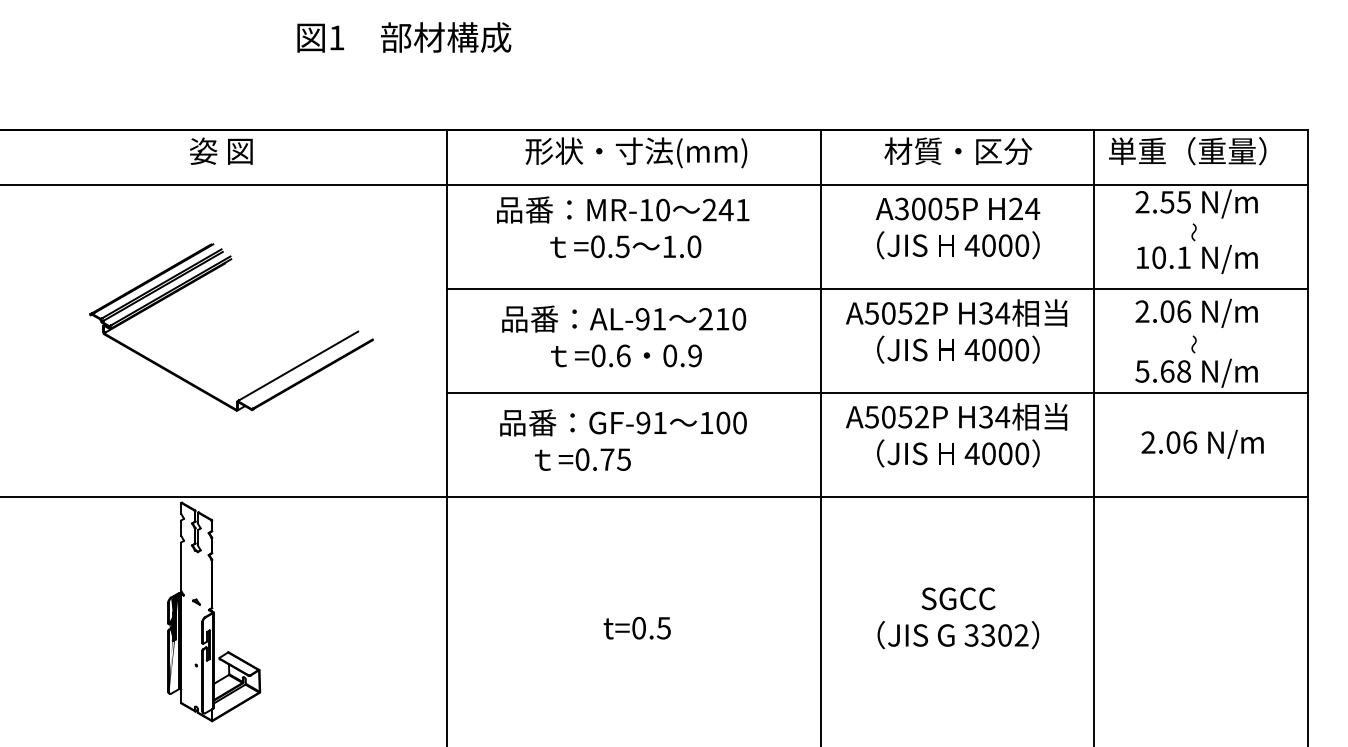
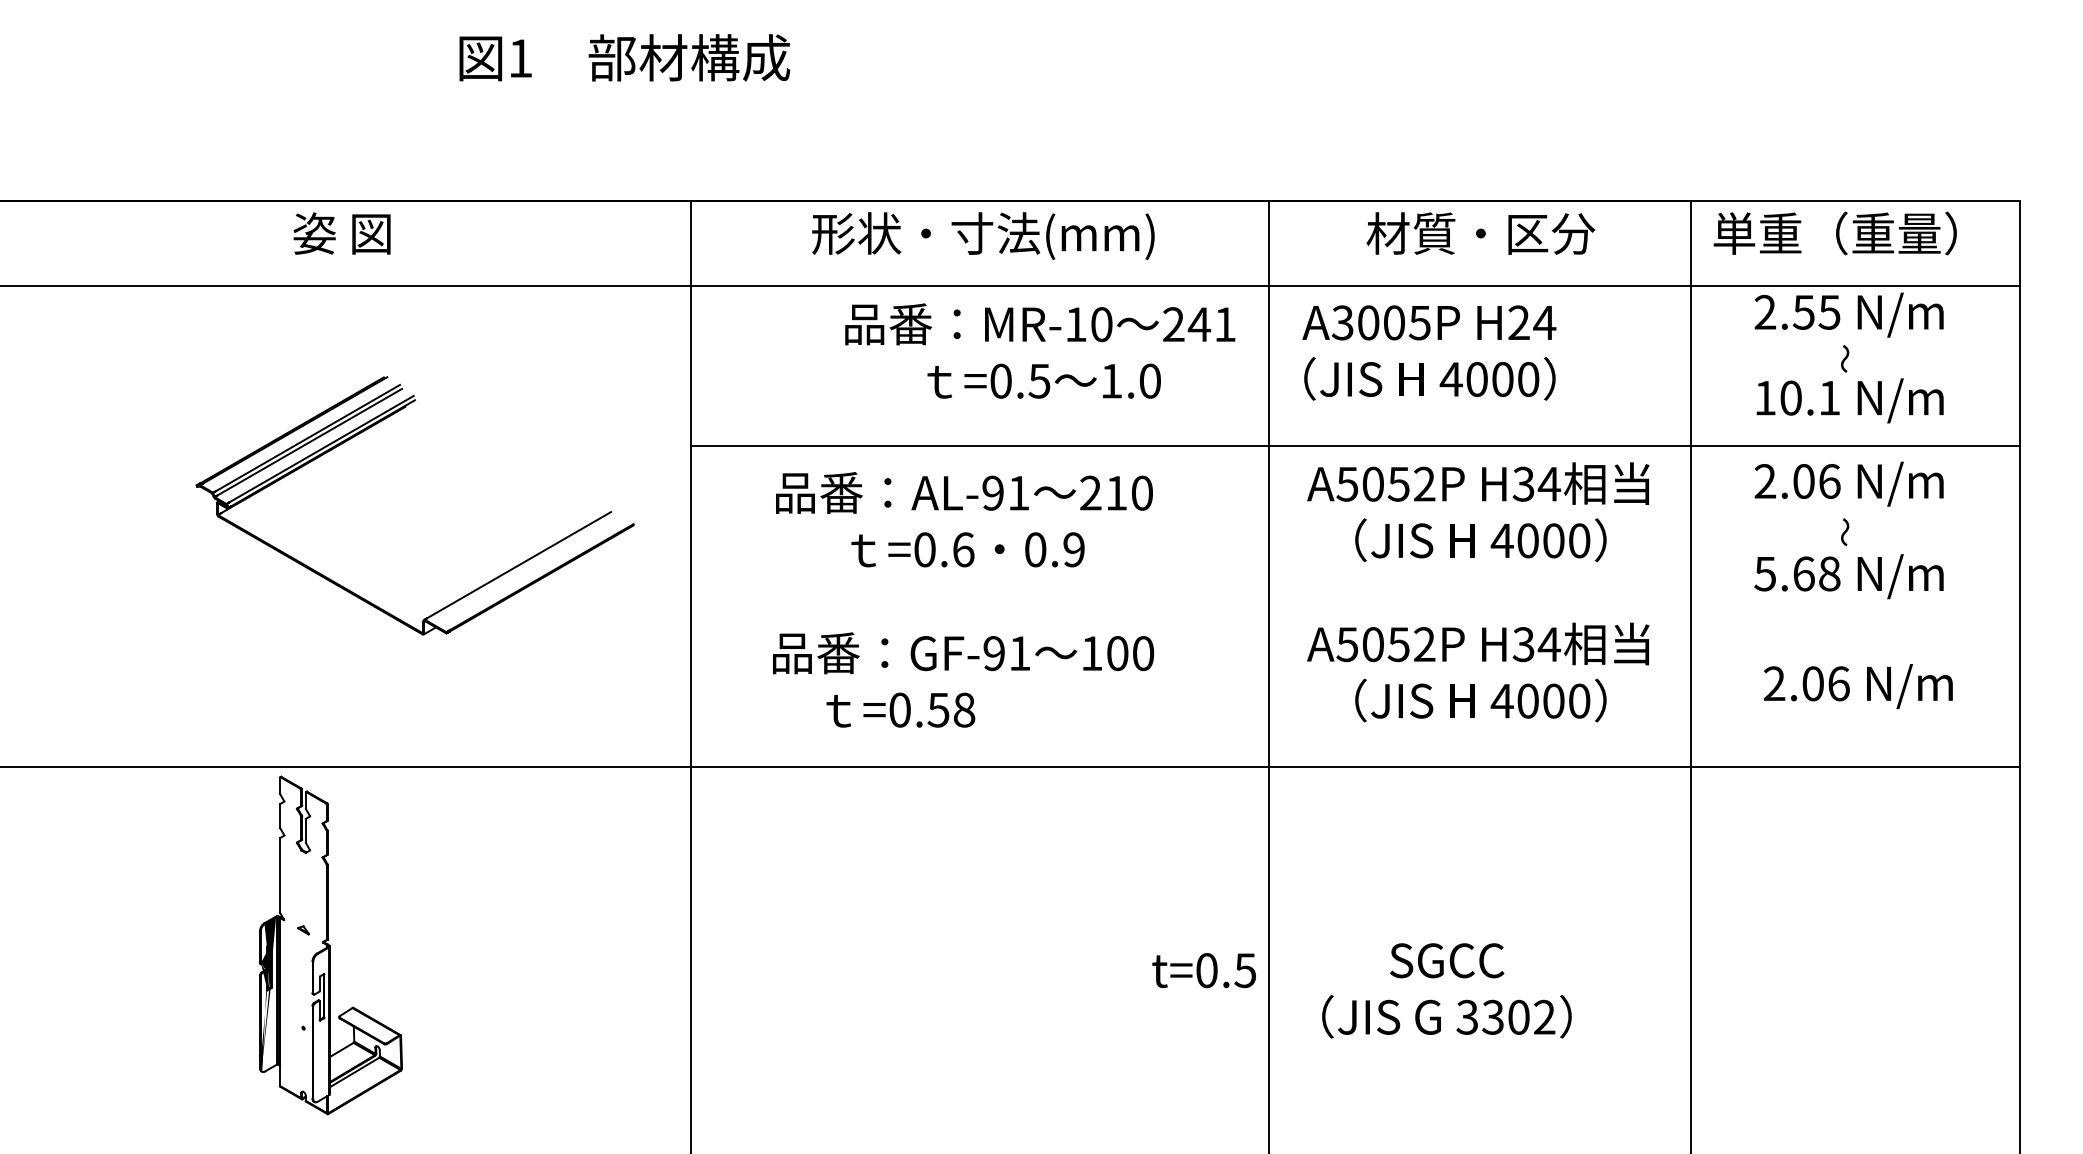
text: (623, 227) -> (1040, 351), moved
text: (958, 228) -> (1430, 352), moved
part: (203, 277) -> (371, 428), moved
line: (876, 392) -> (1354, 606), removed
text: (615, 459) -> (951, 709), =0.75 -> =0.58
text: (958, 618) -> (1447, 991), moved
text: (636, 627) -> (1202, 969), moved

